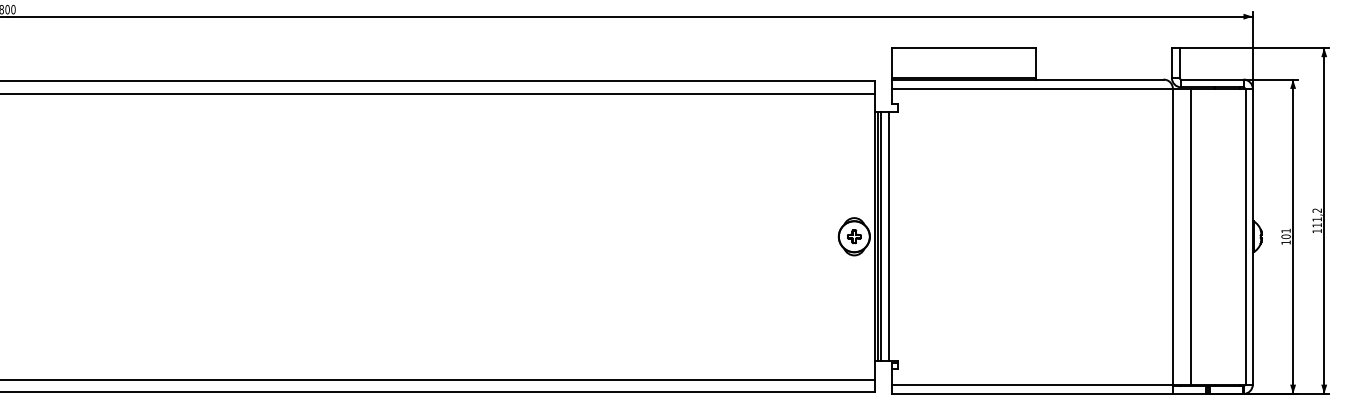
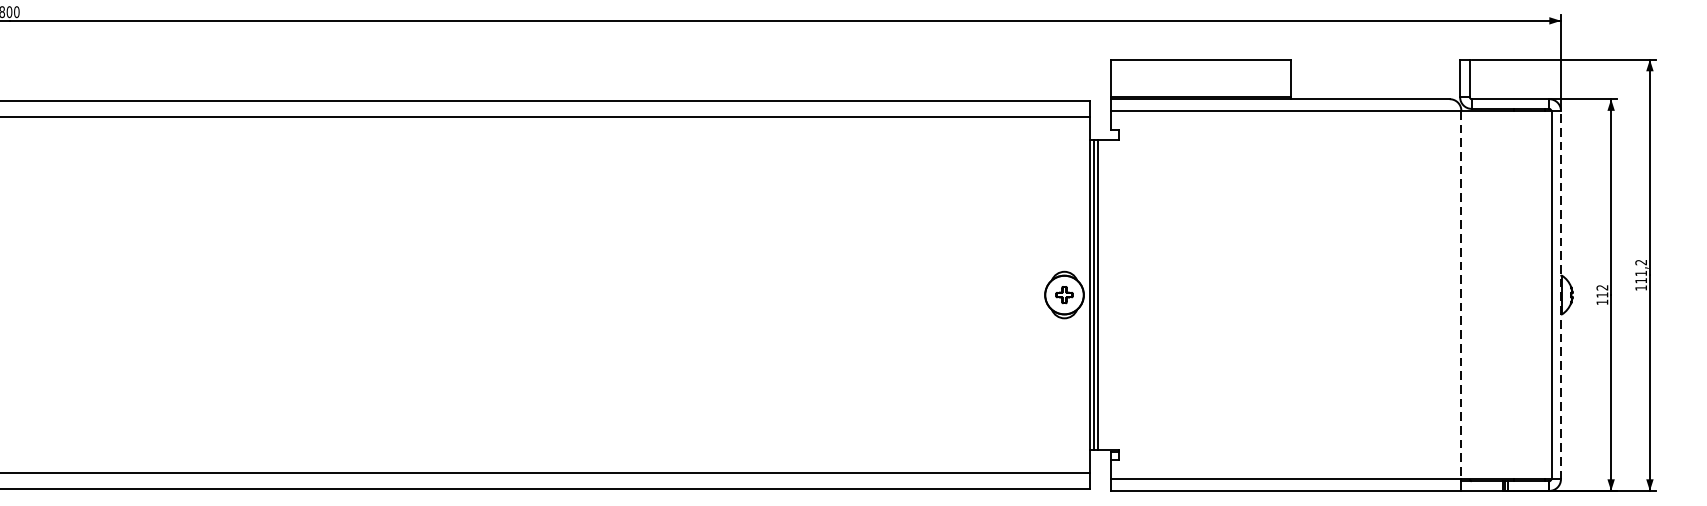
text: (1285, 233) -> (1601, 290), 101 -> 112
line: (888, 236) -> (1107, 294), removed
line: (1172, 236) -> (1460, 294), solid -> dashed
line: (1190, 236) -> (1483, 294), removed
line: (1252, 236) -> (1560, 294), solid -> dashed

